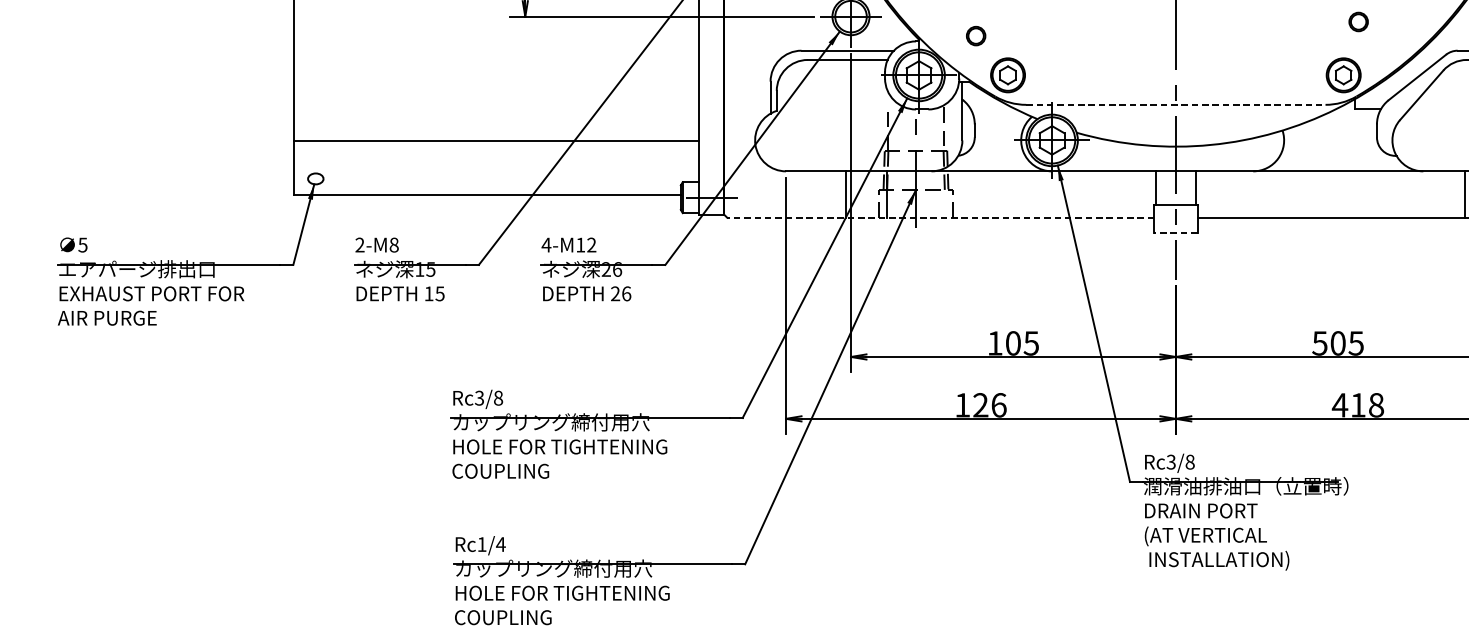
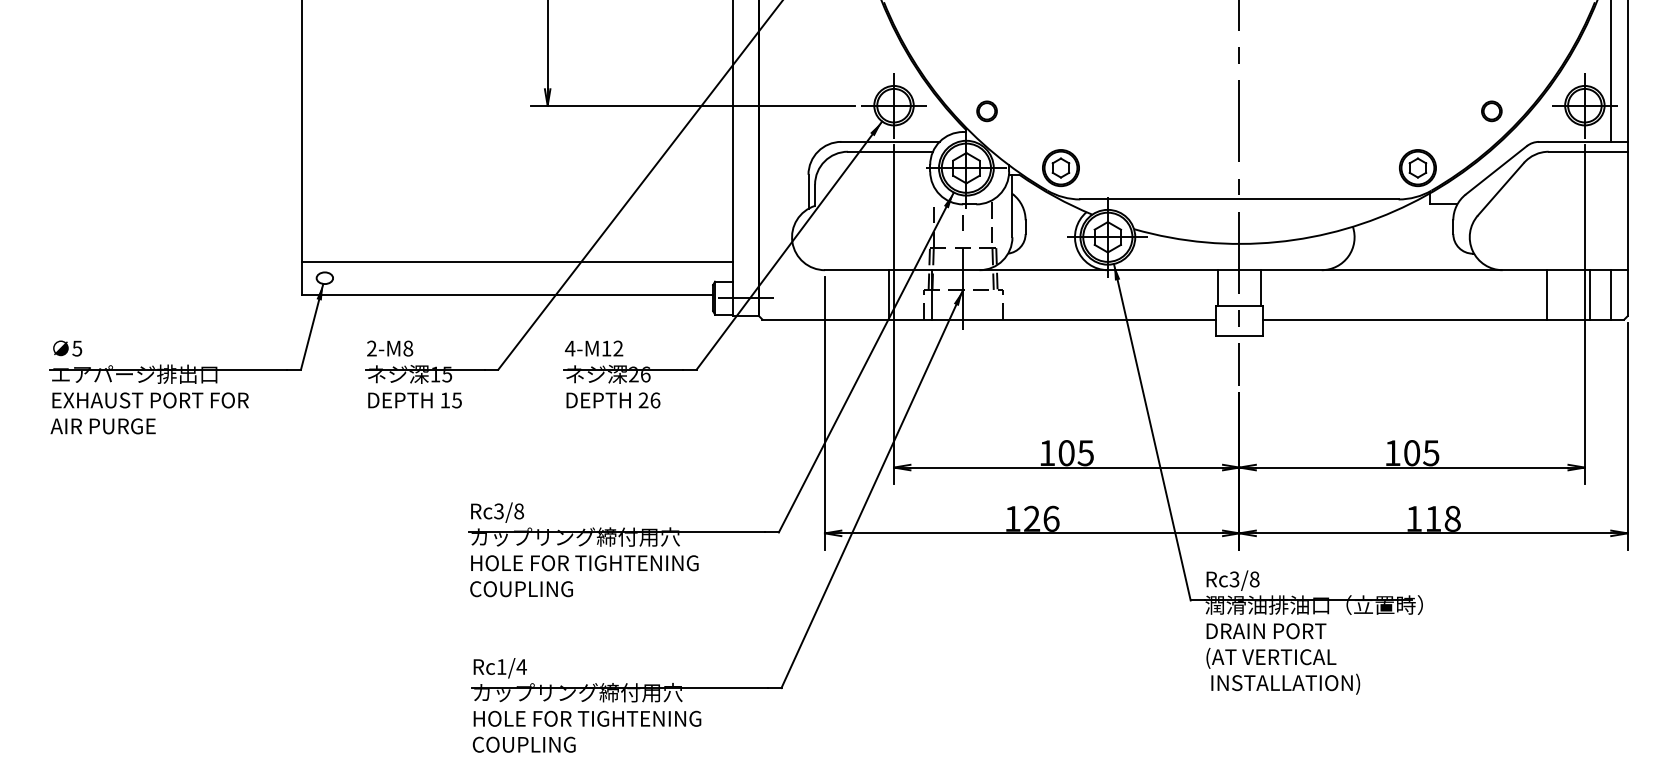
part: (1358, 22) -> (1491, 111), moved
part: (975, 36) -> (986, 111), moved
line: (1175, 104) -> (1239, 199), dashed -> solid
line: (495, 140) -> (516, 261), moved
line: (940, 217) -> (989, 319), dashed -> solid
line: (1174, 232) -> (1238, 335), dashed -> solid
text: (1319, 343) -> (1392, 453), 505 -> 105
text: (1339, 404) -> (1413, 518), 418 -> 118

